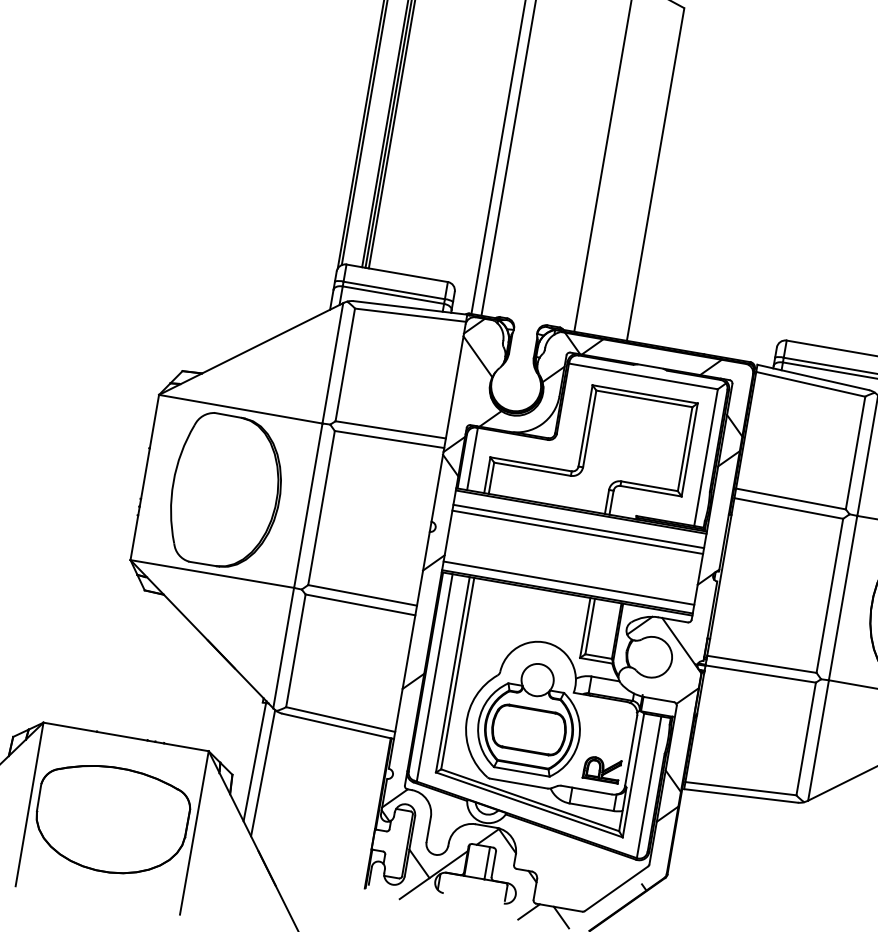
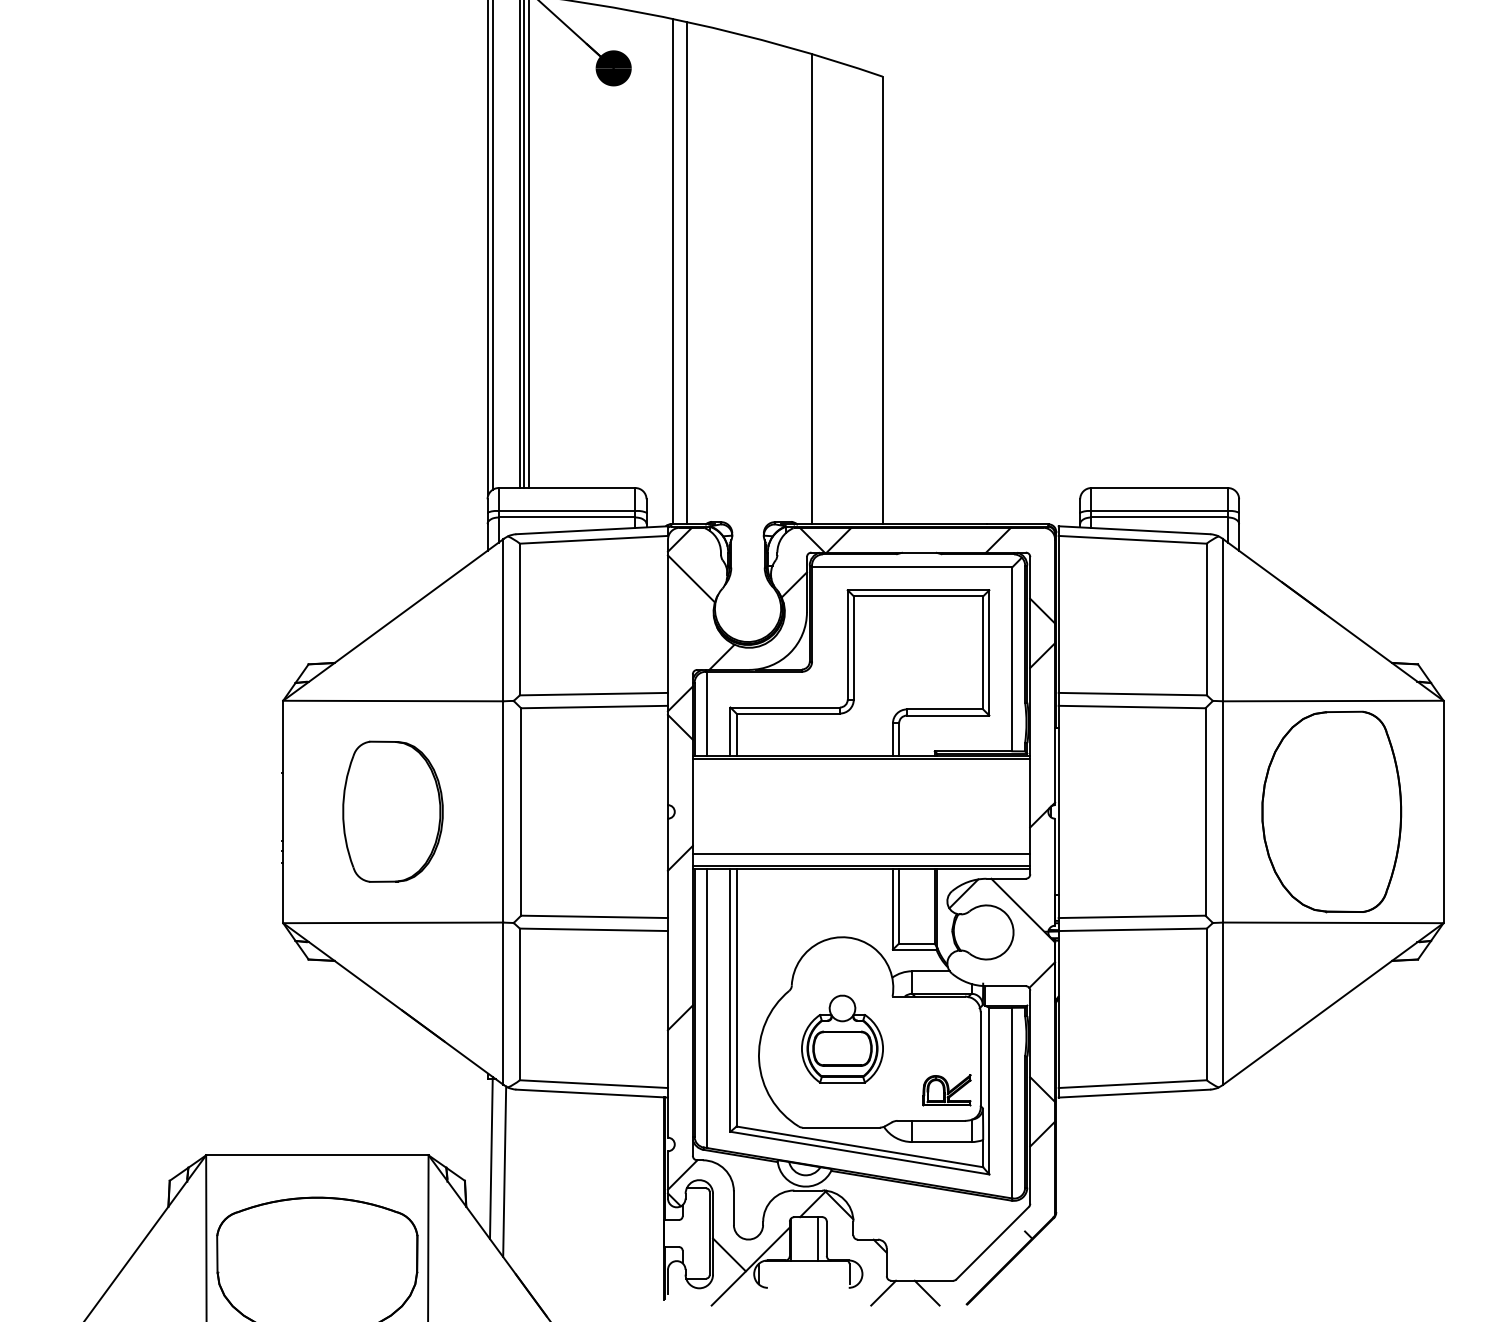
part: (226, 491) -> (392, 811), size x0.7
line: (578, 526) -> (861, 778), removed
line: (577, 532) -> (861, 785), removed
part: (531, 717) -> (842, 1038), size x0.6

